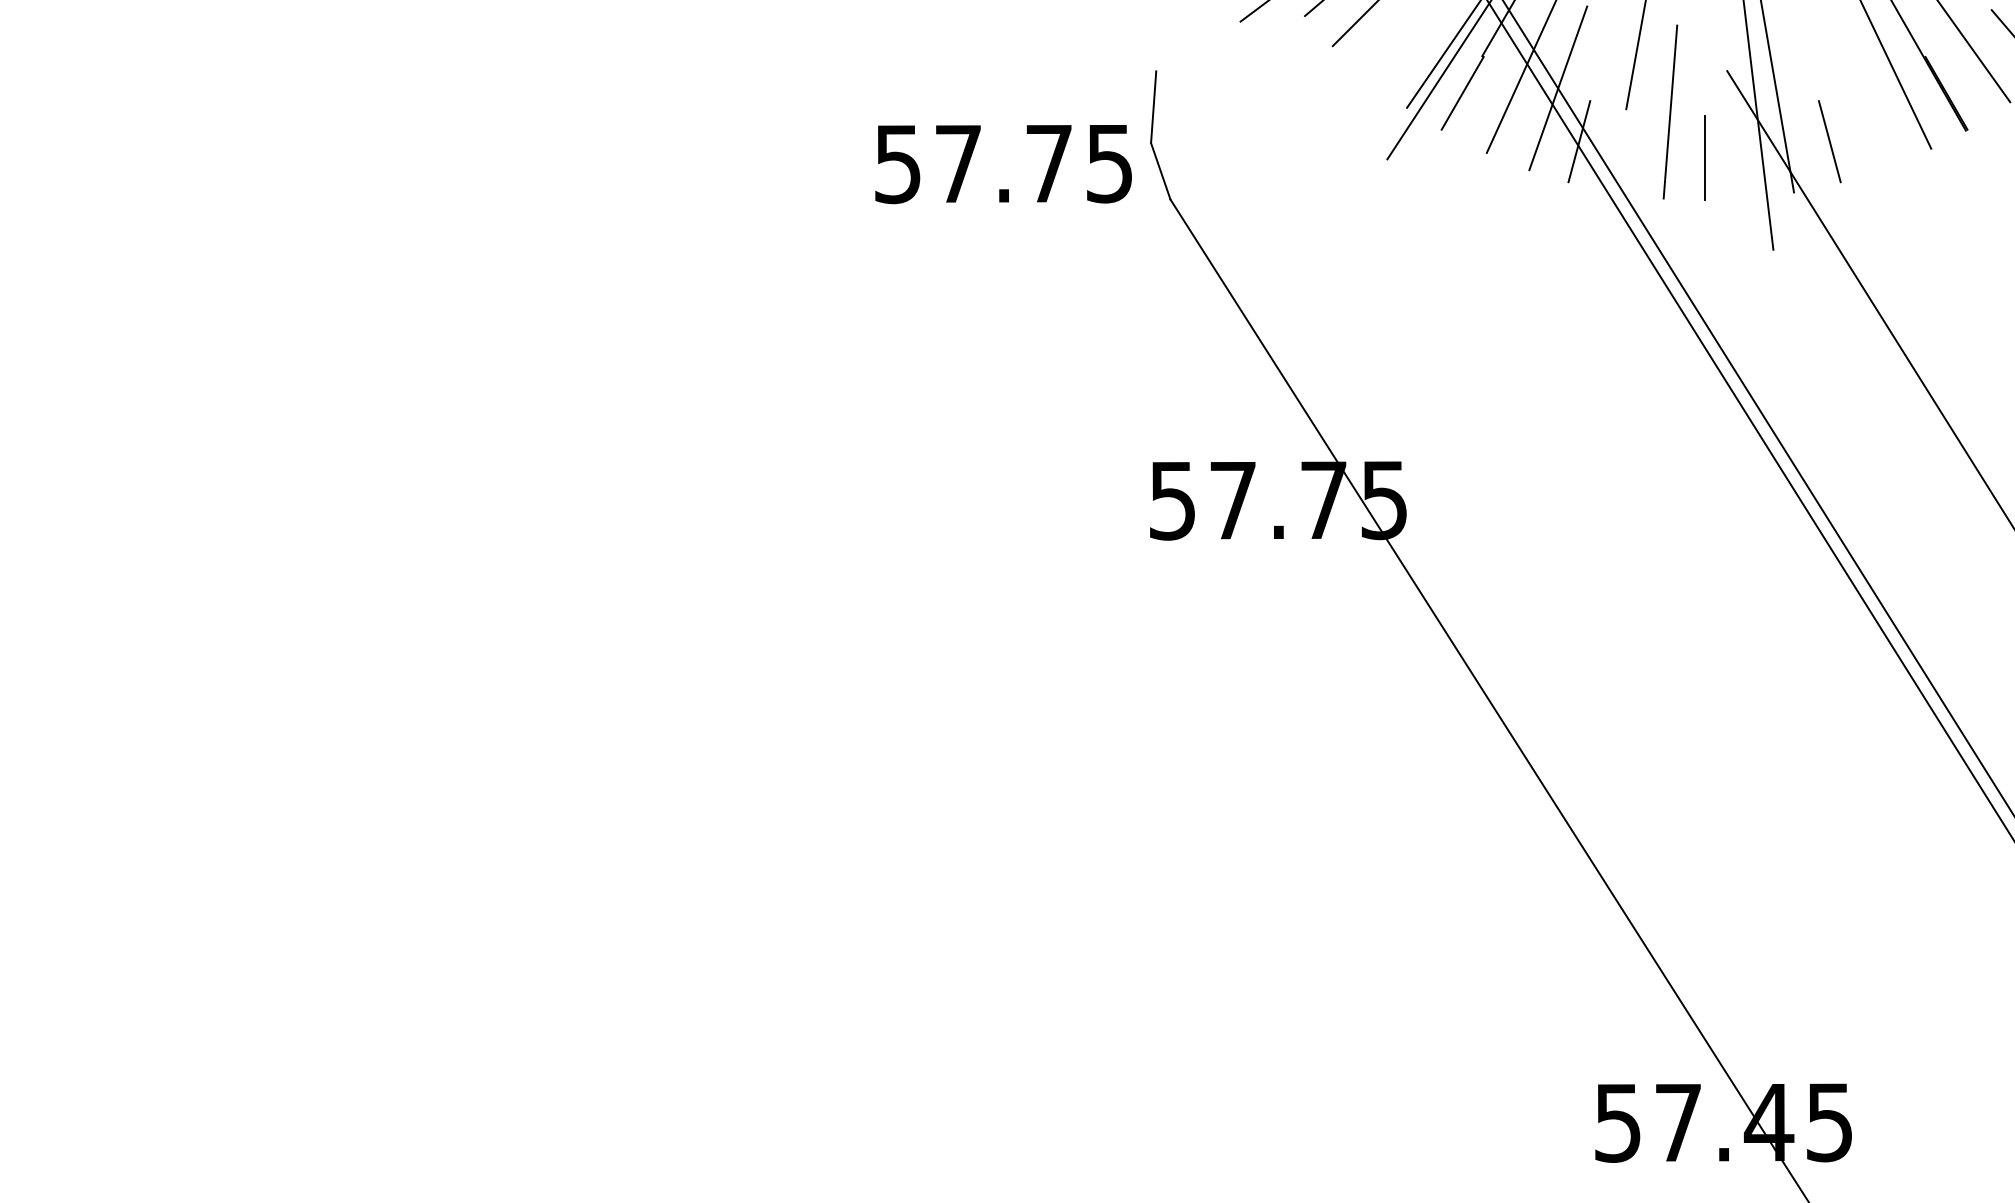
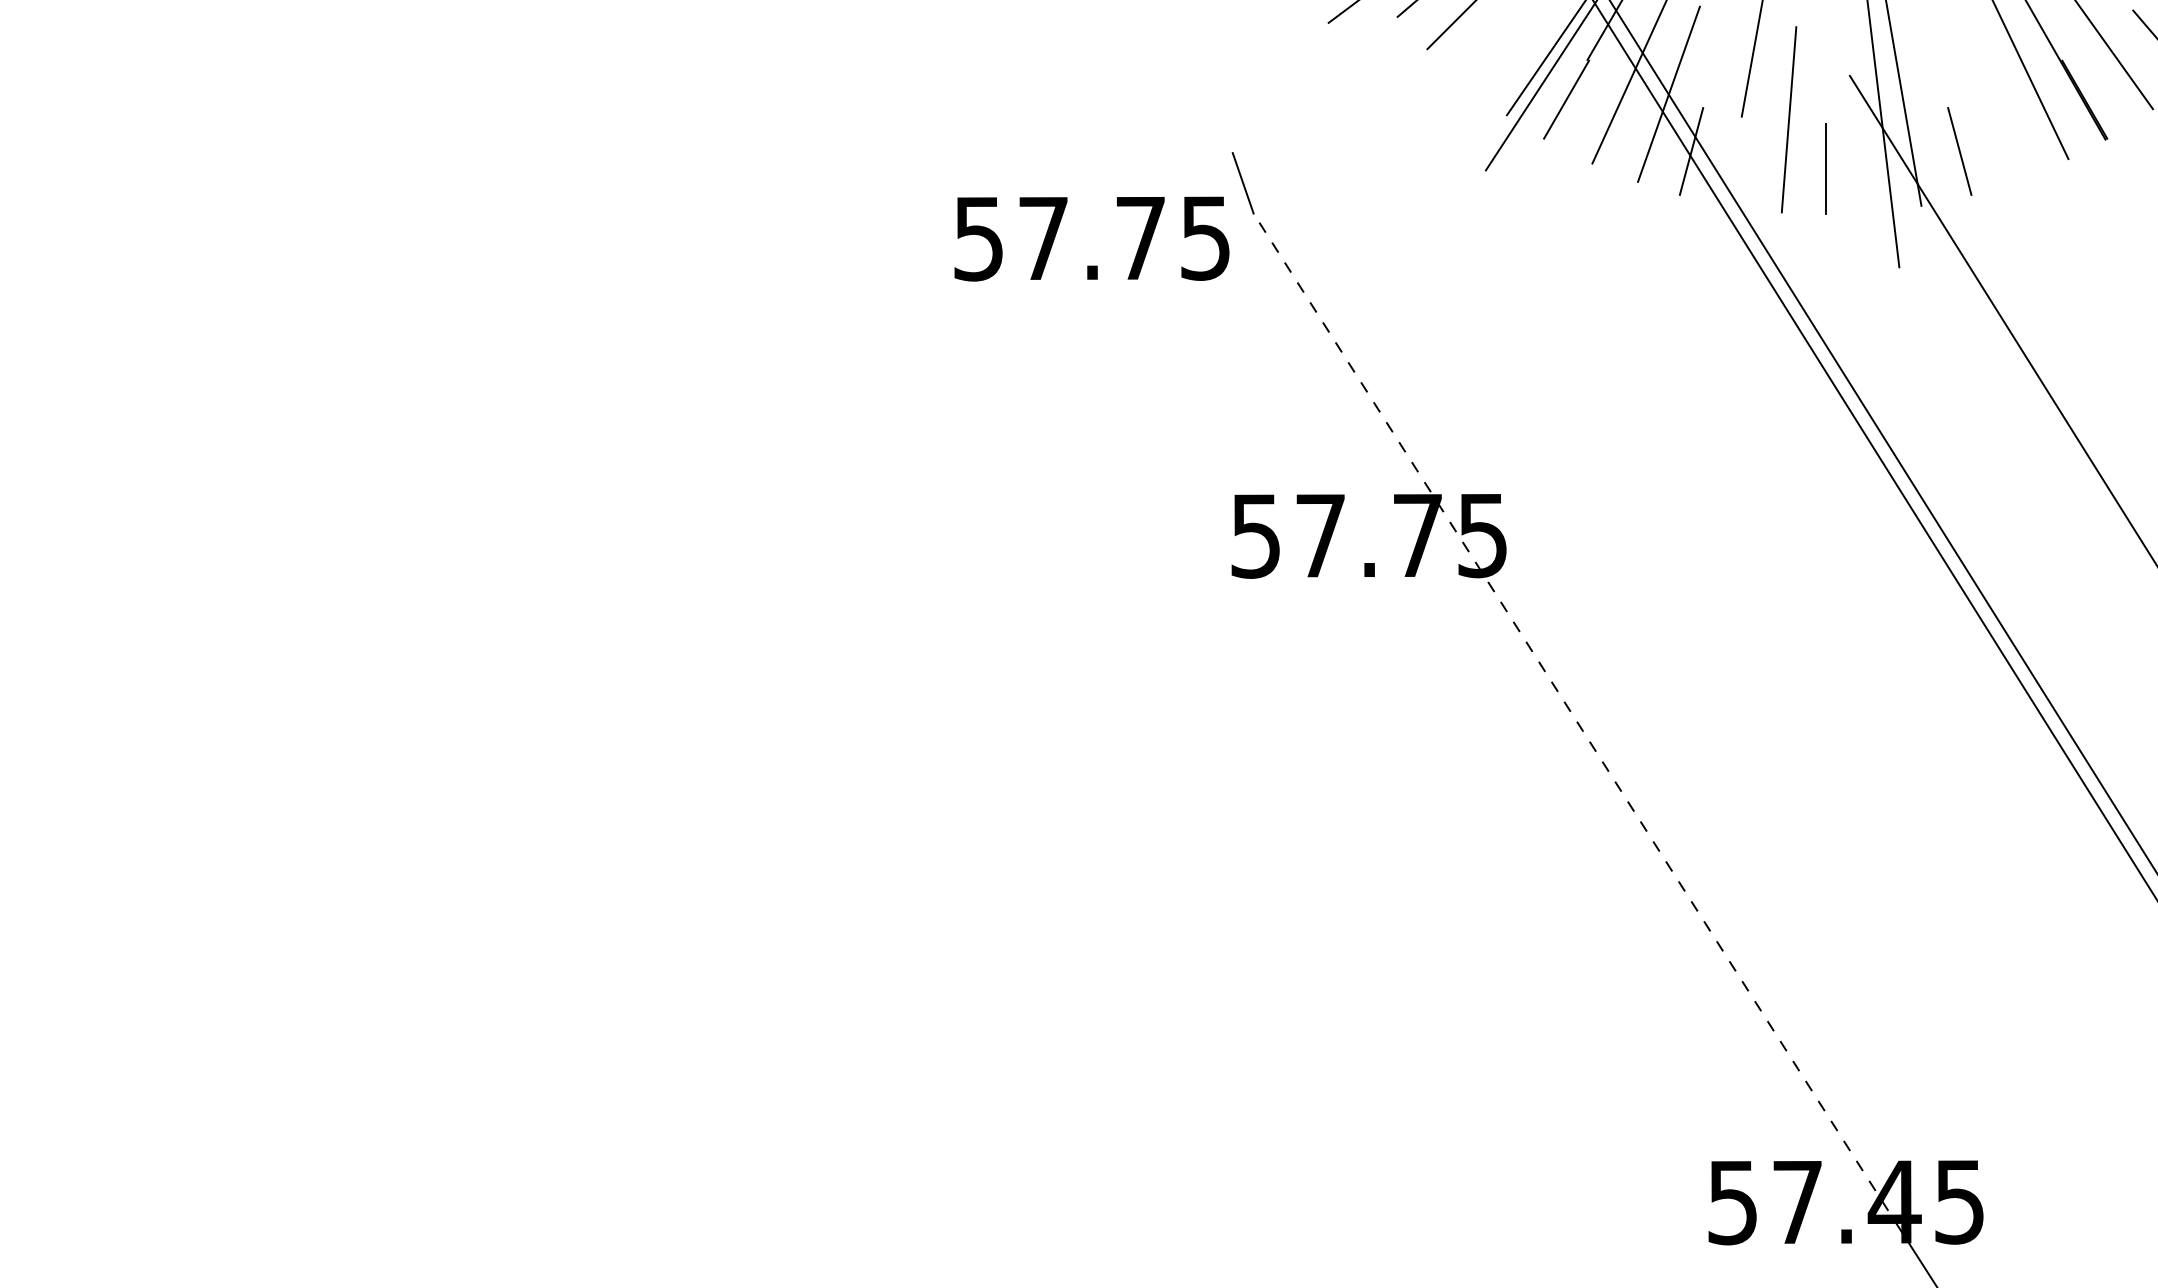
line: (1153, 107) -> (1235, 114), removed
text: (1003, 164) -> (1091, 239), moved
line: (1472, 674) -> (1577, 722), solid -> dashed

